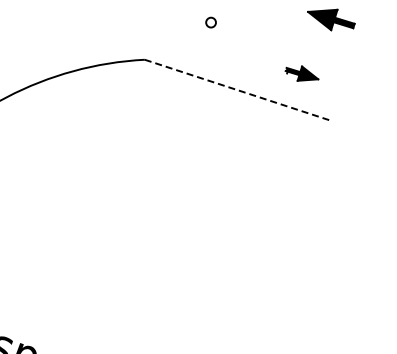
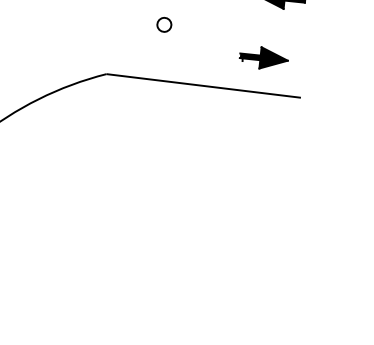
circle: (210, 22) -> (163, 24), size x1.43
part: (301, 73) -> (262, 57), size x1.43
line: (237, 90) -> (203, 86), dashed -> solid

